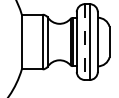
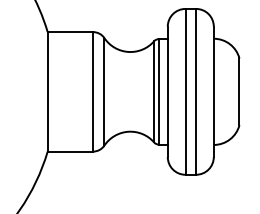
line: (84, 42) -> (184, 92), dashed -> solid

